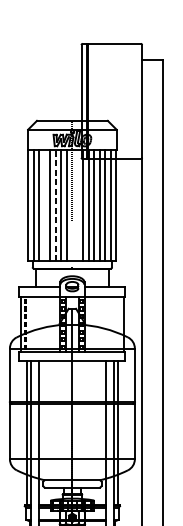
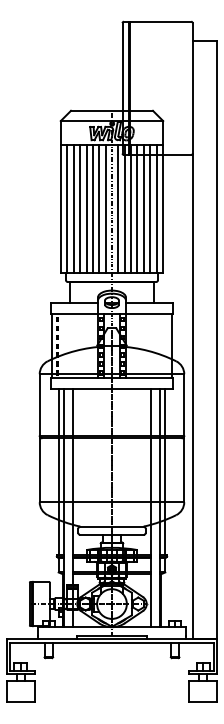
line: (55, 205) -> (92, 208), dashed -> solid
line: (45, 206) -> (80, 209), added
line: (78, 206) -> (118, 209), added

